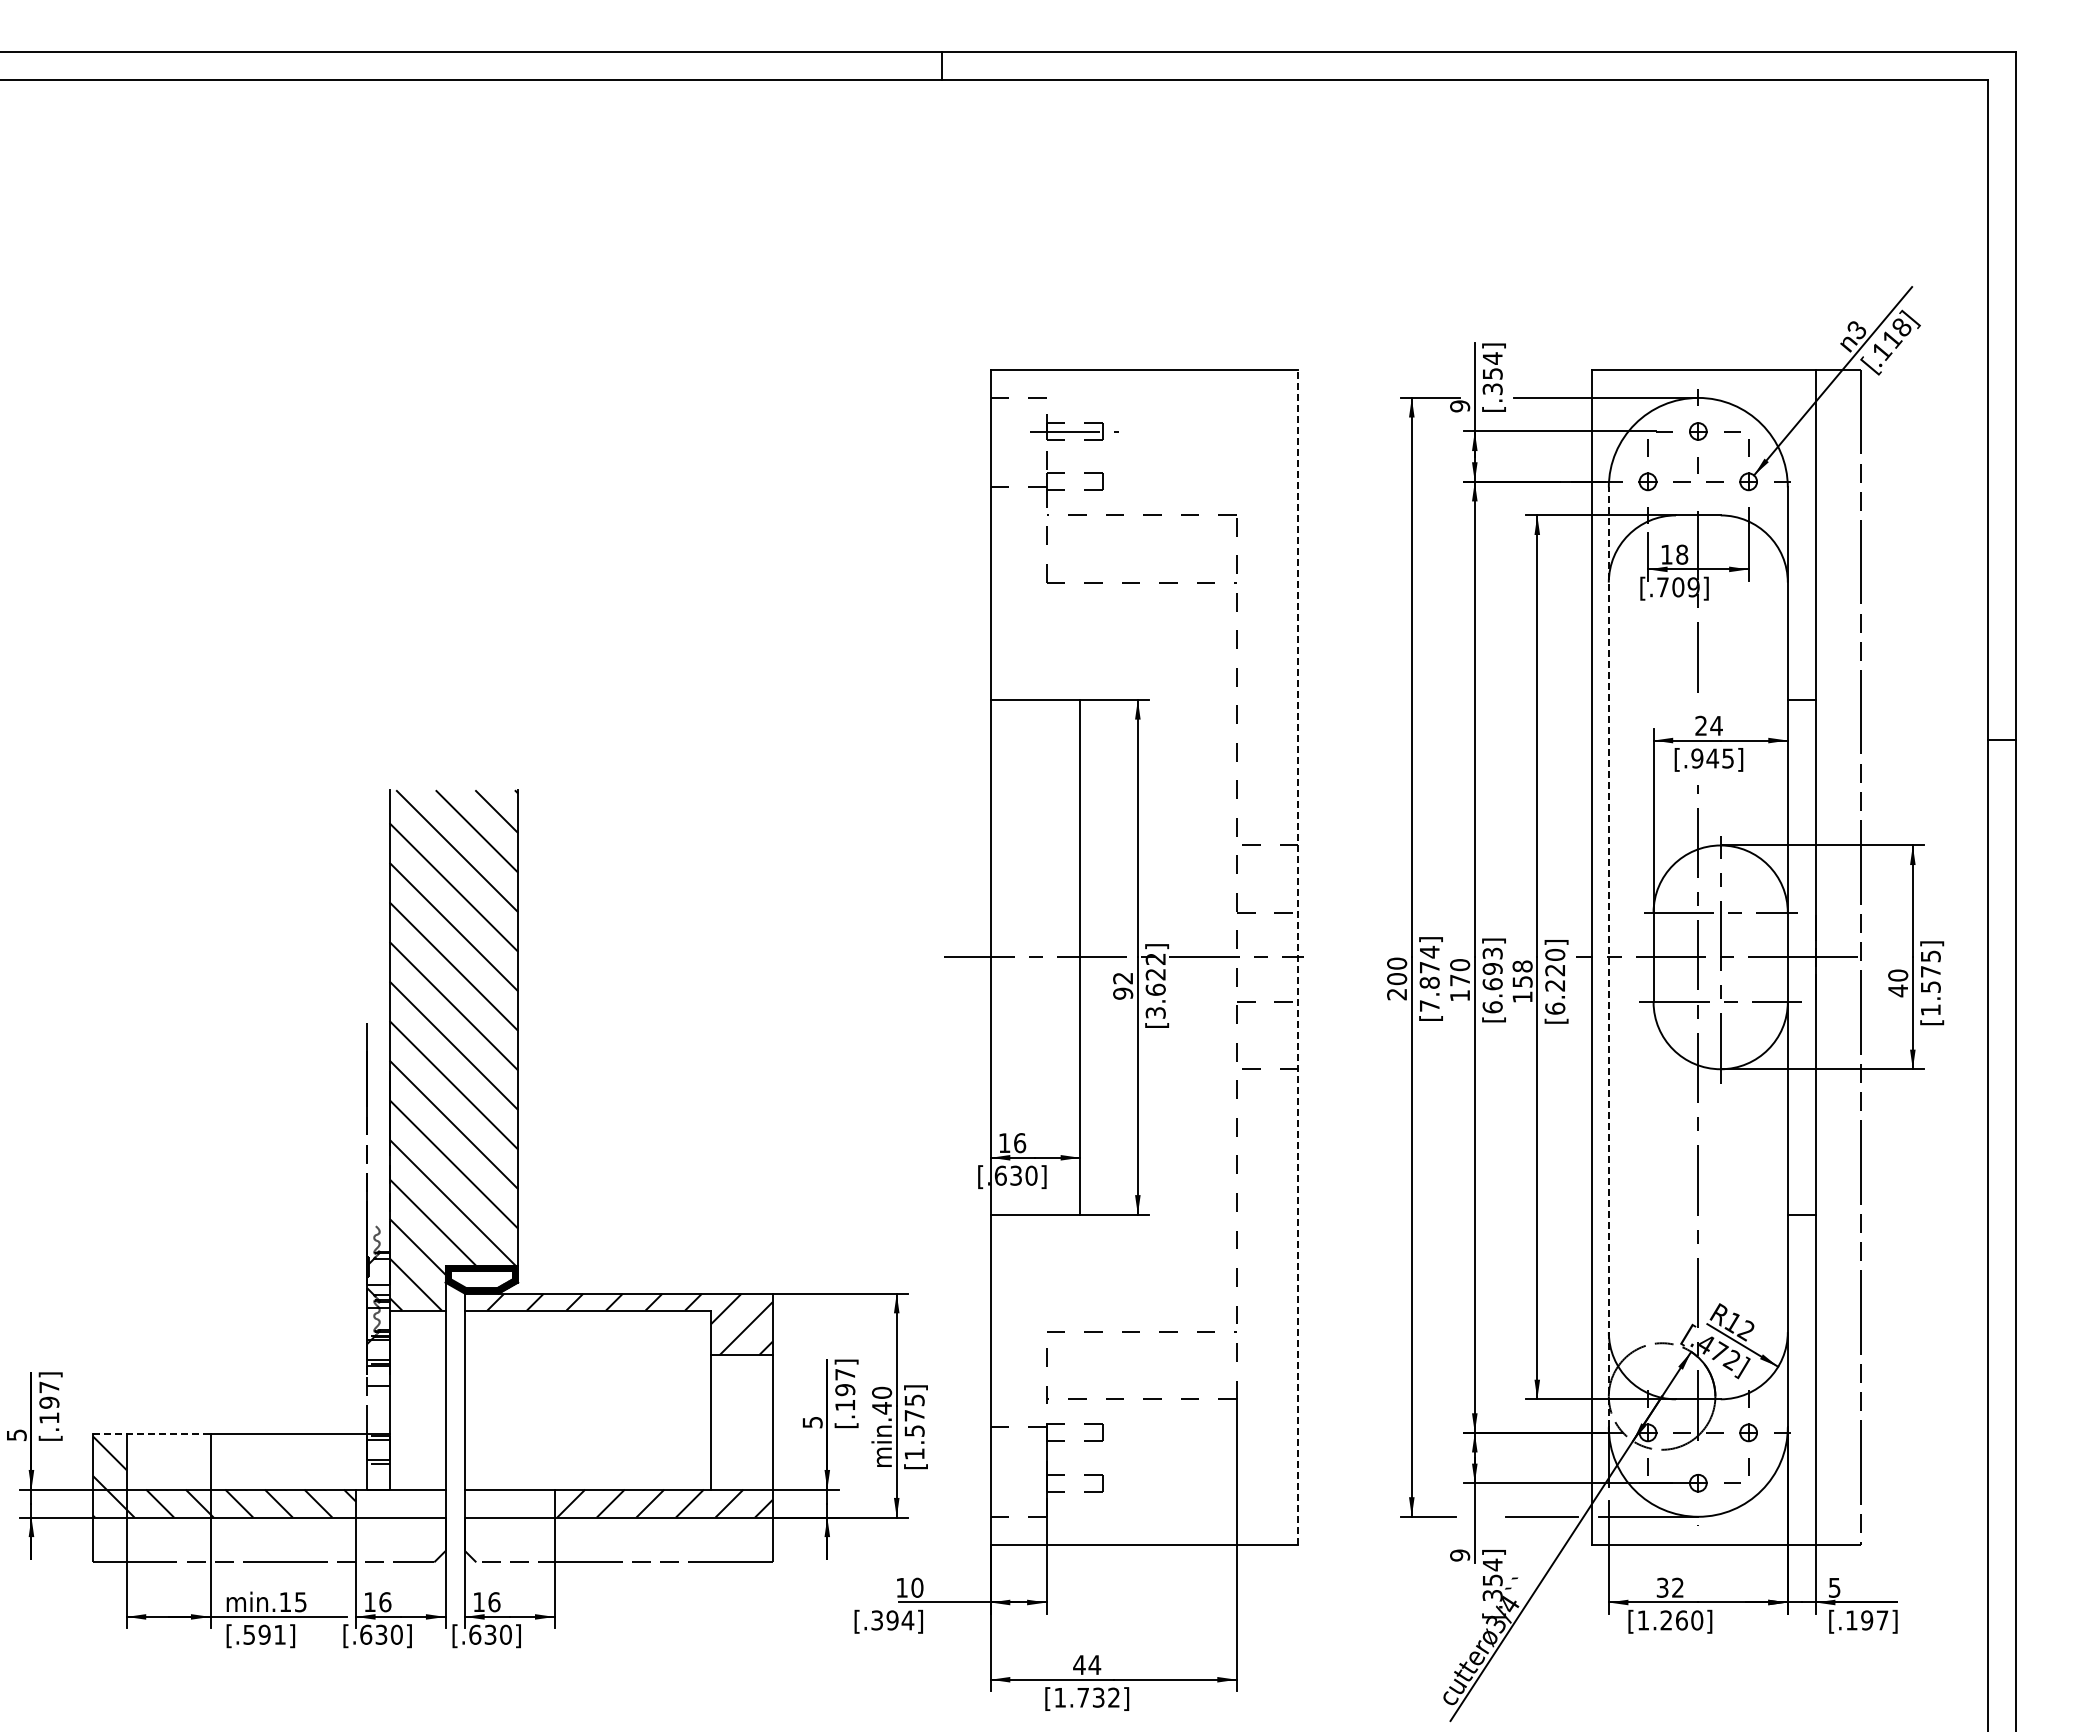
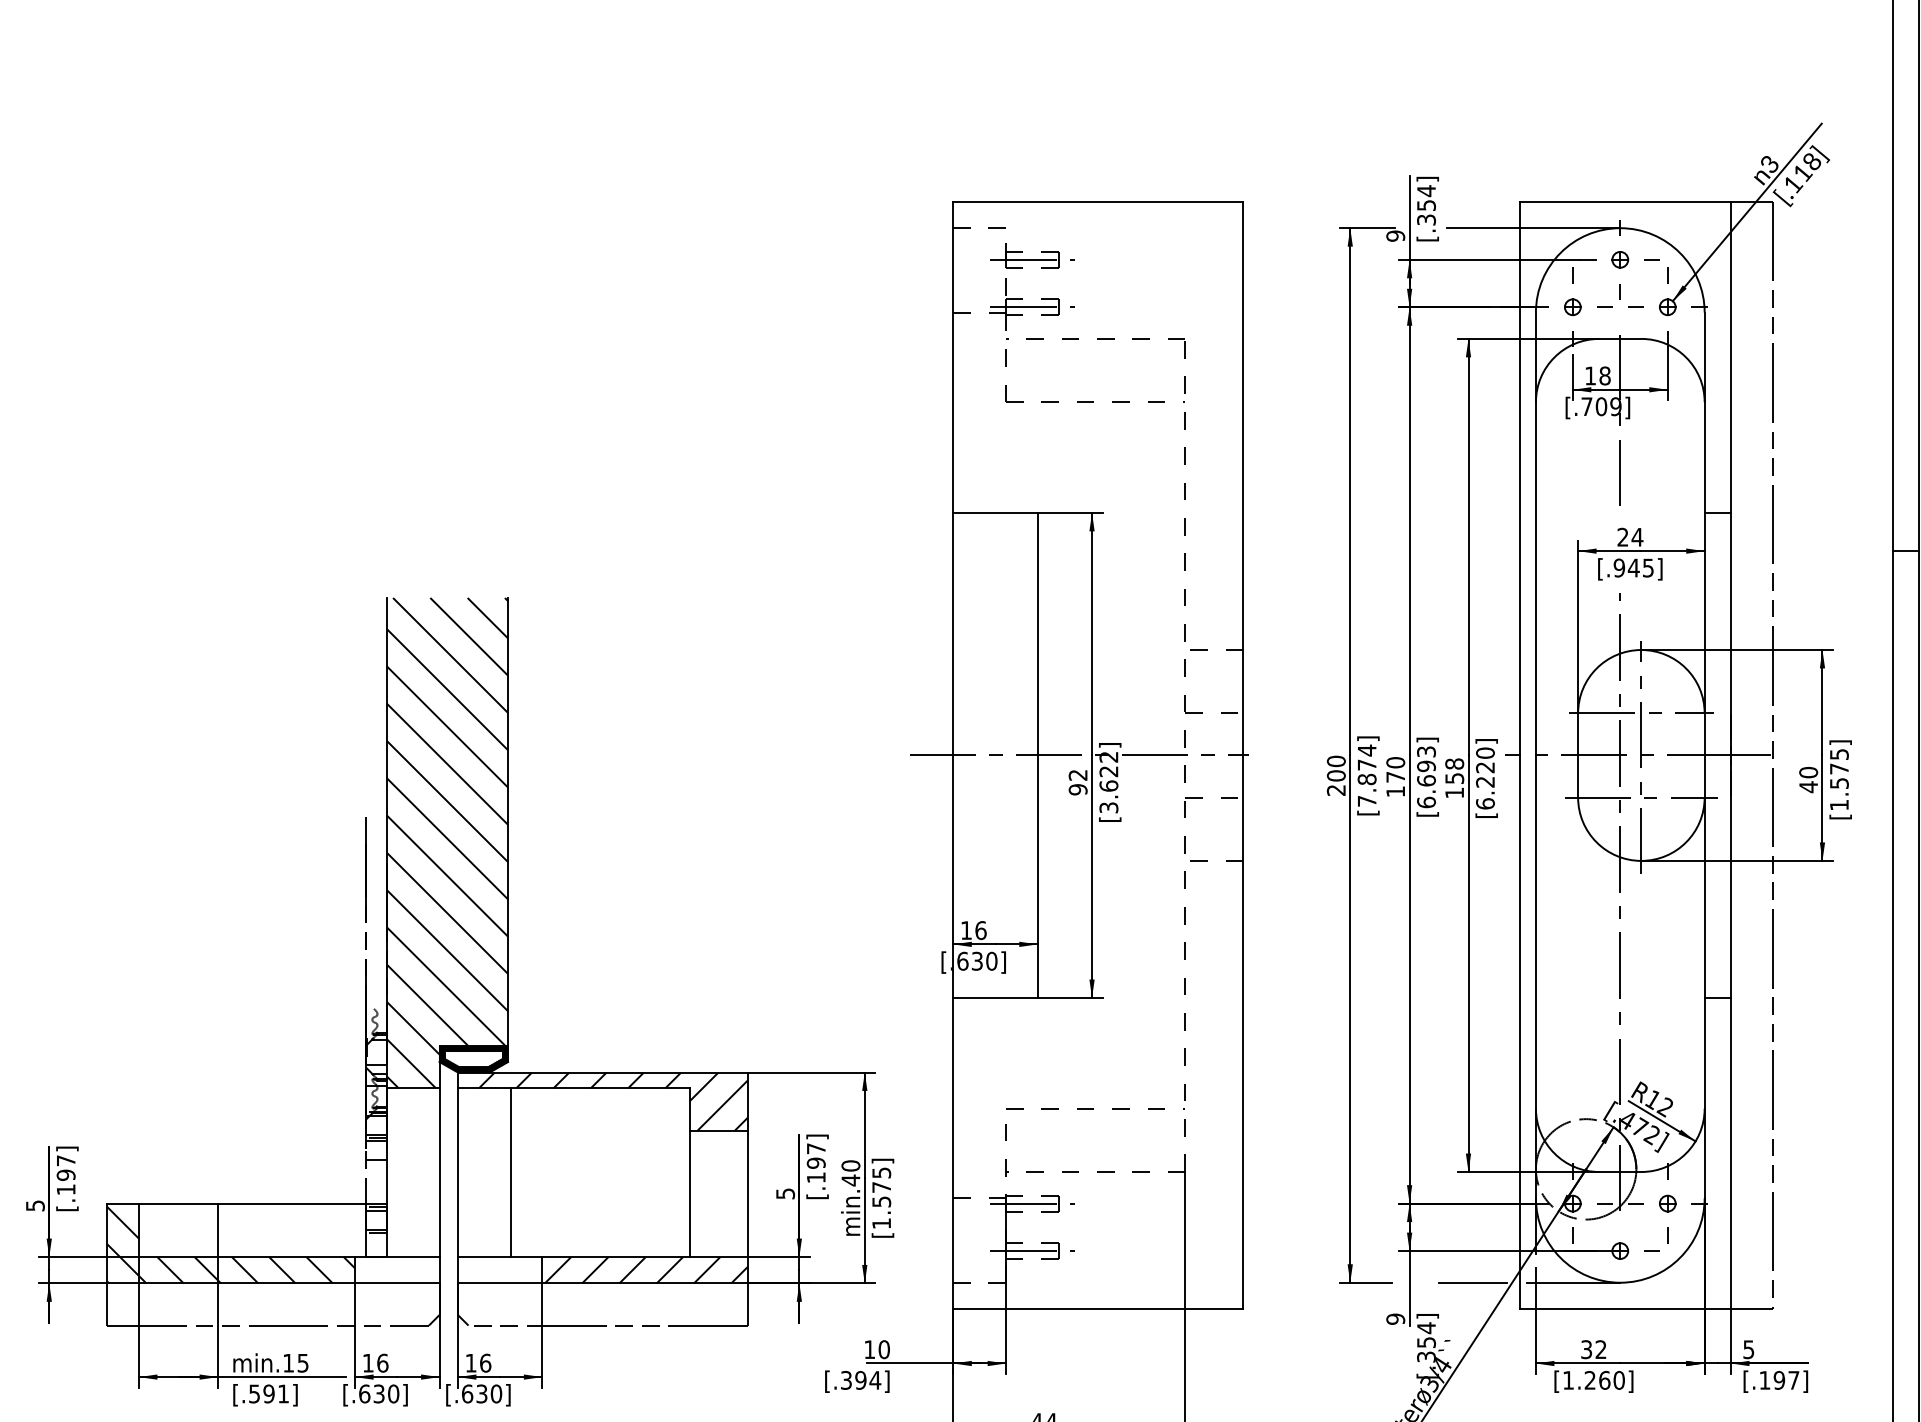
line: (1074, 481) -> (1032, 306), added
line: (1298, 956) -> (1243, 754), dashed -> solid
line: (1608, 957) -> (1535, 755), dashed -> solid
line: (521, 1399) -> (511, 1172), added
line: (1074, 1432) -> (1032, 1203), added
line: (151, 1433) -> (162, 1204), dashed -> solid
line: (1074, 1483) -> (1032, 1251), added

